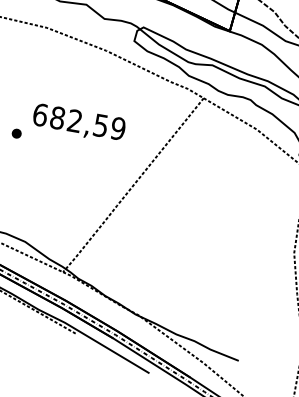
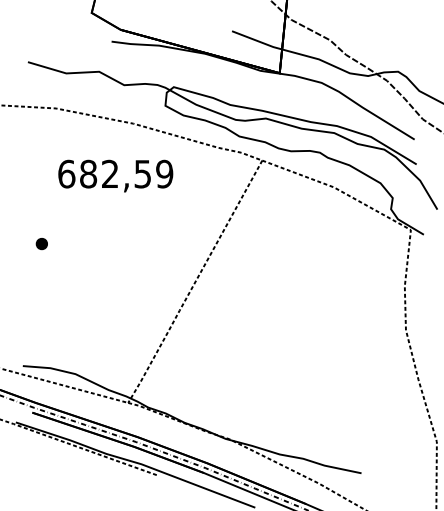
text: (78, 122) -> (115, 175), moved

